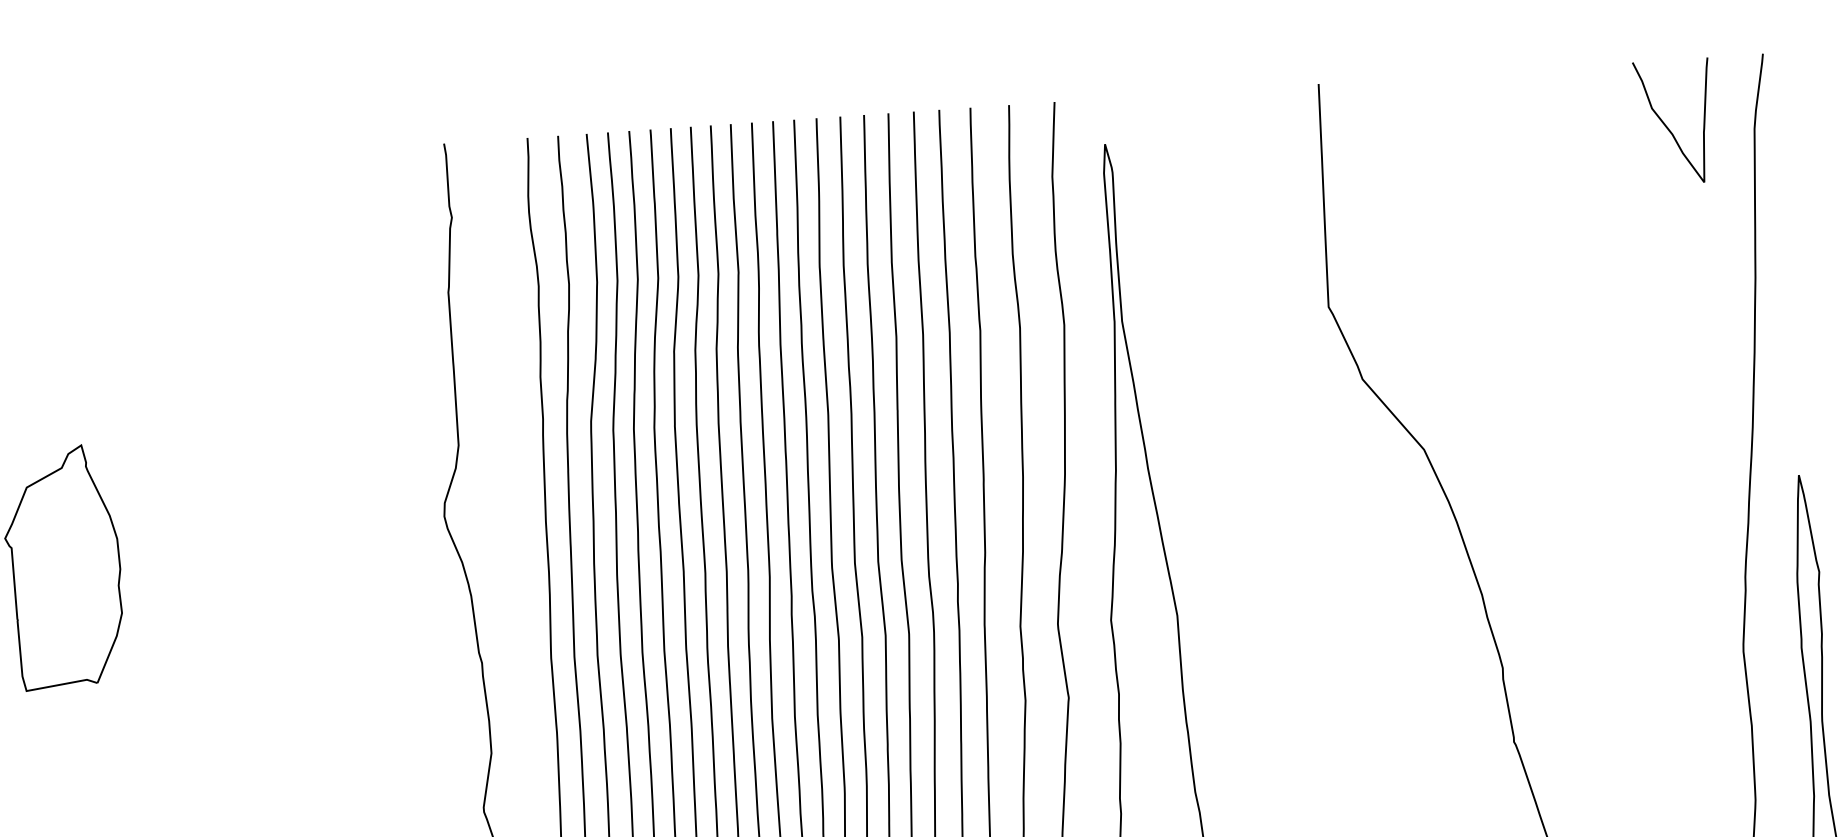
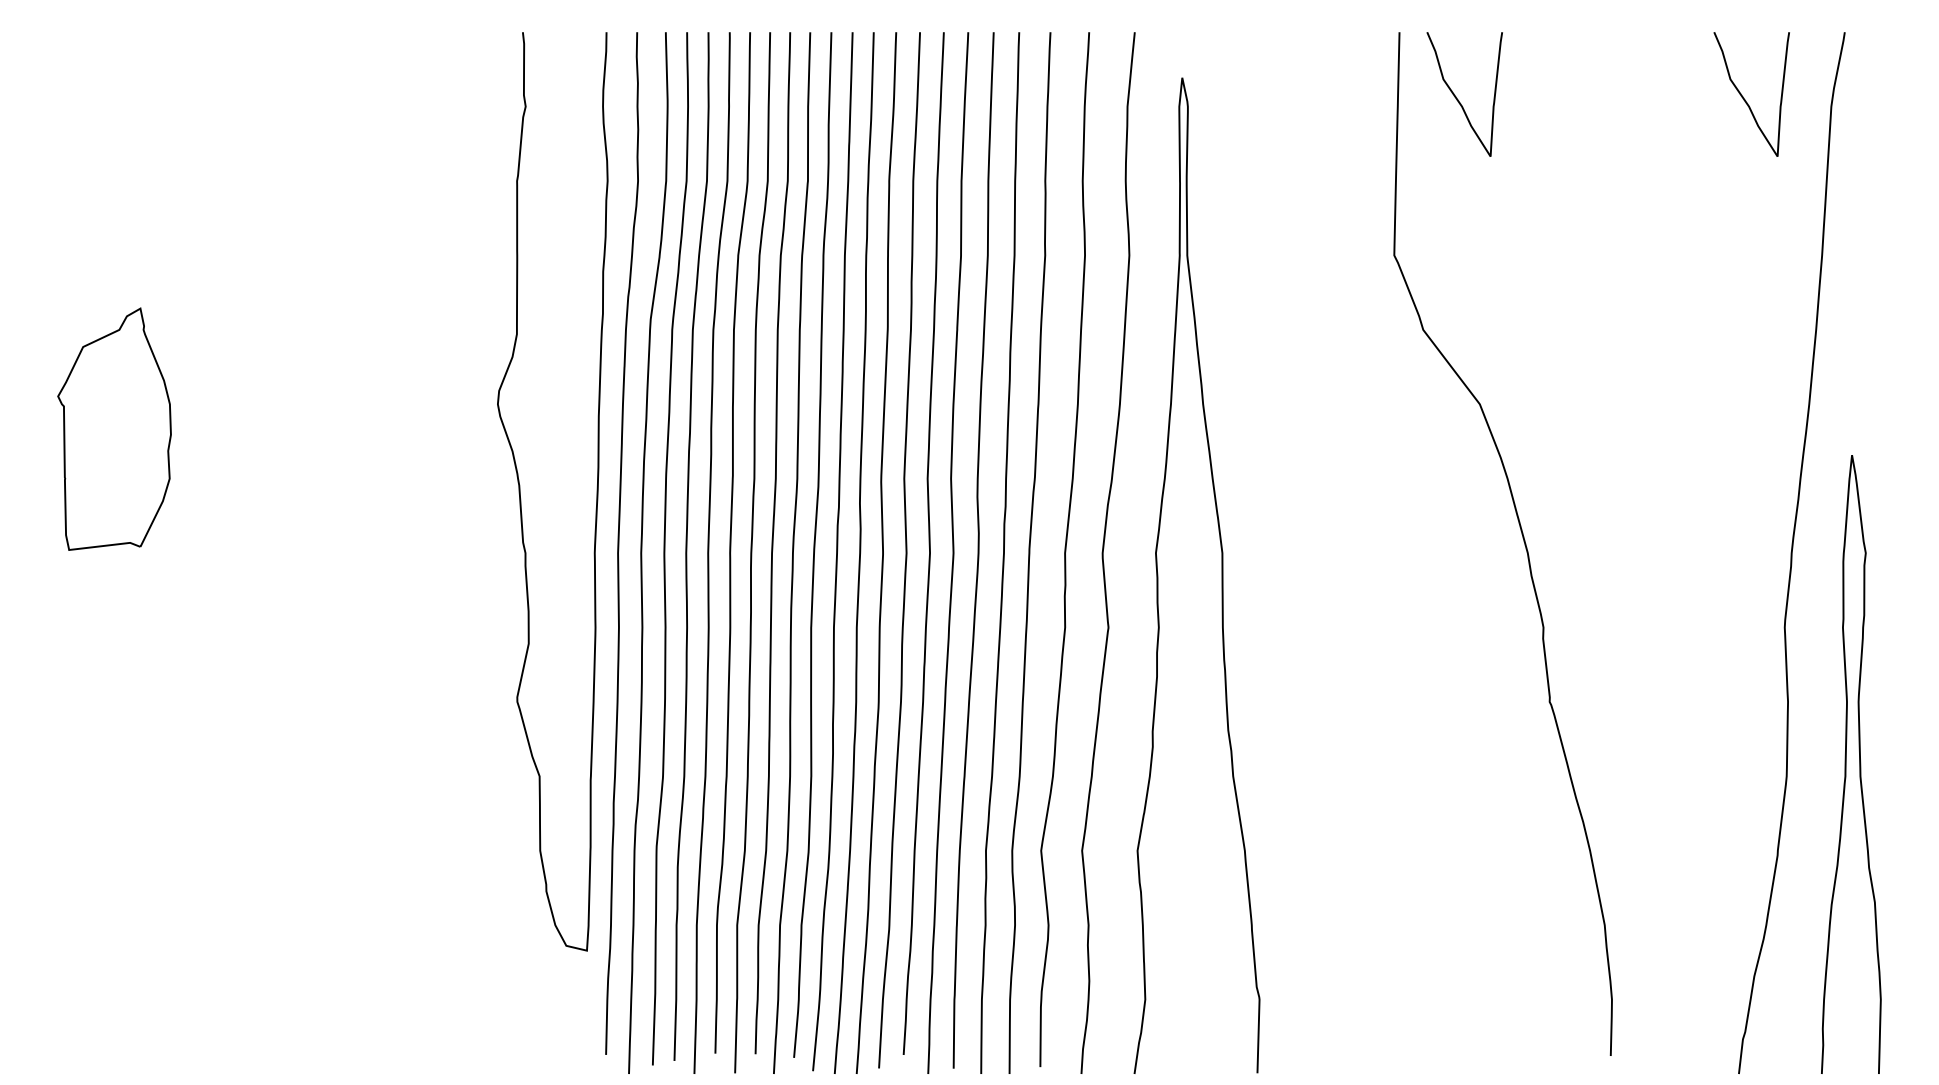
curve: (1382, 147) -> (1458, 99), added

